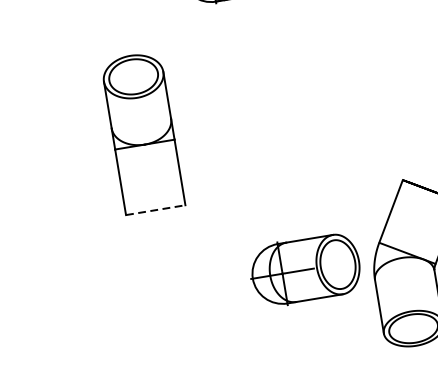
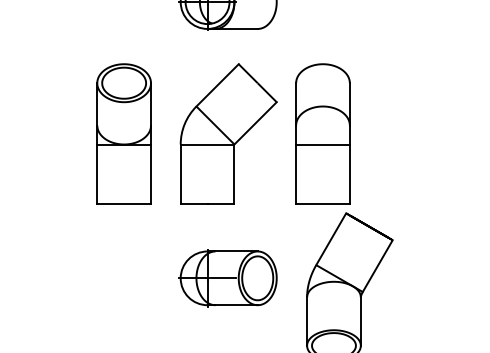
part: (362, 96) -> (322, 133), added
part: (258, 113) -> (228, 133), added
line: (156, 209) -> (124, 203), dashed -> solid
part: (304, 270) -> (227, 278), moved

